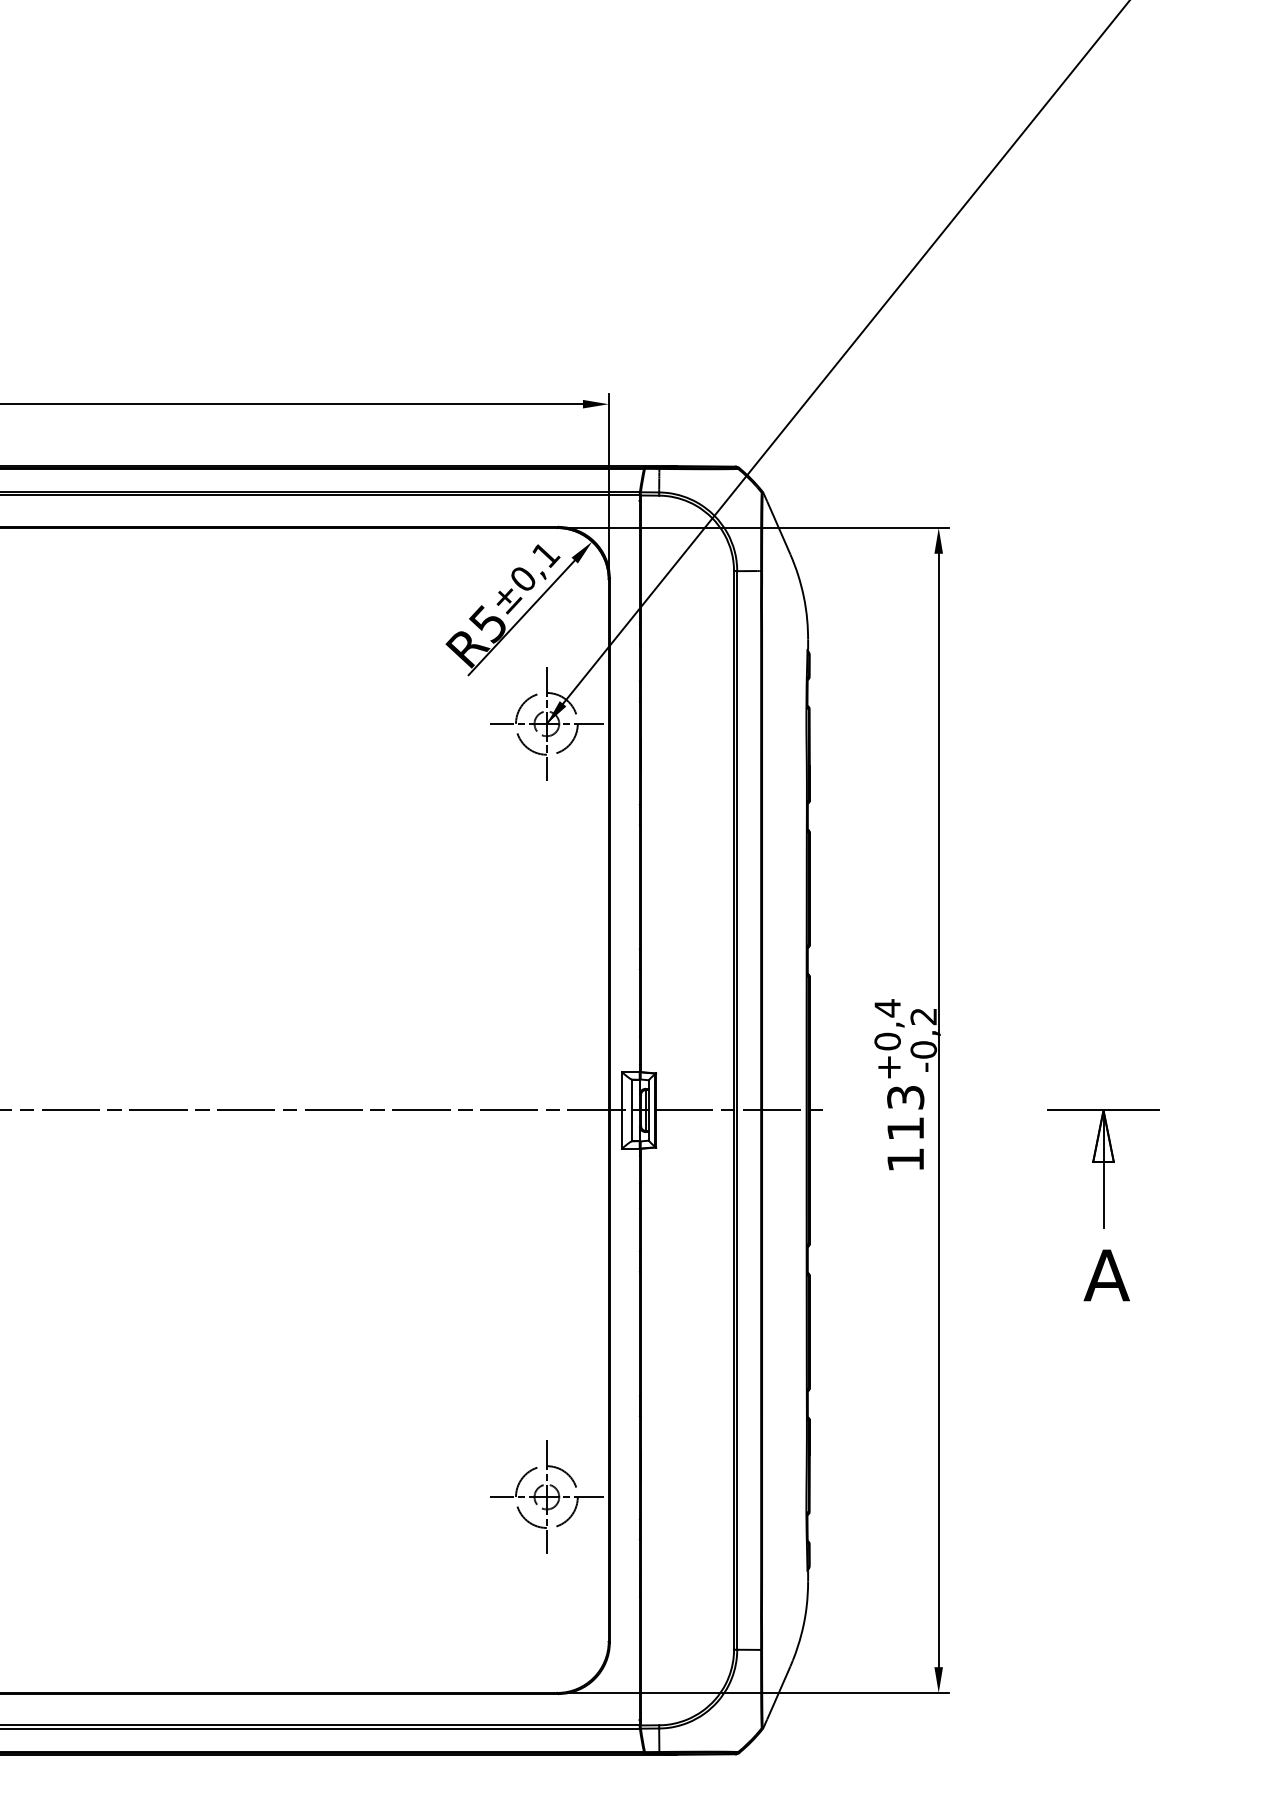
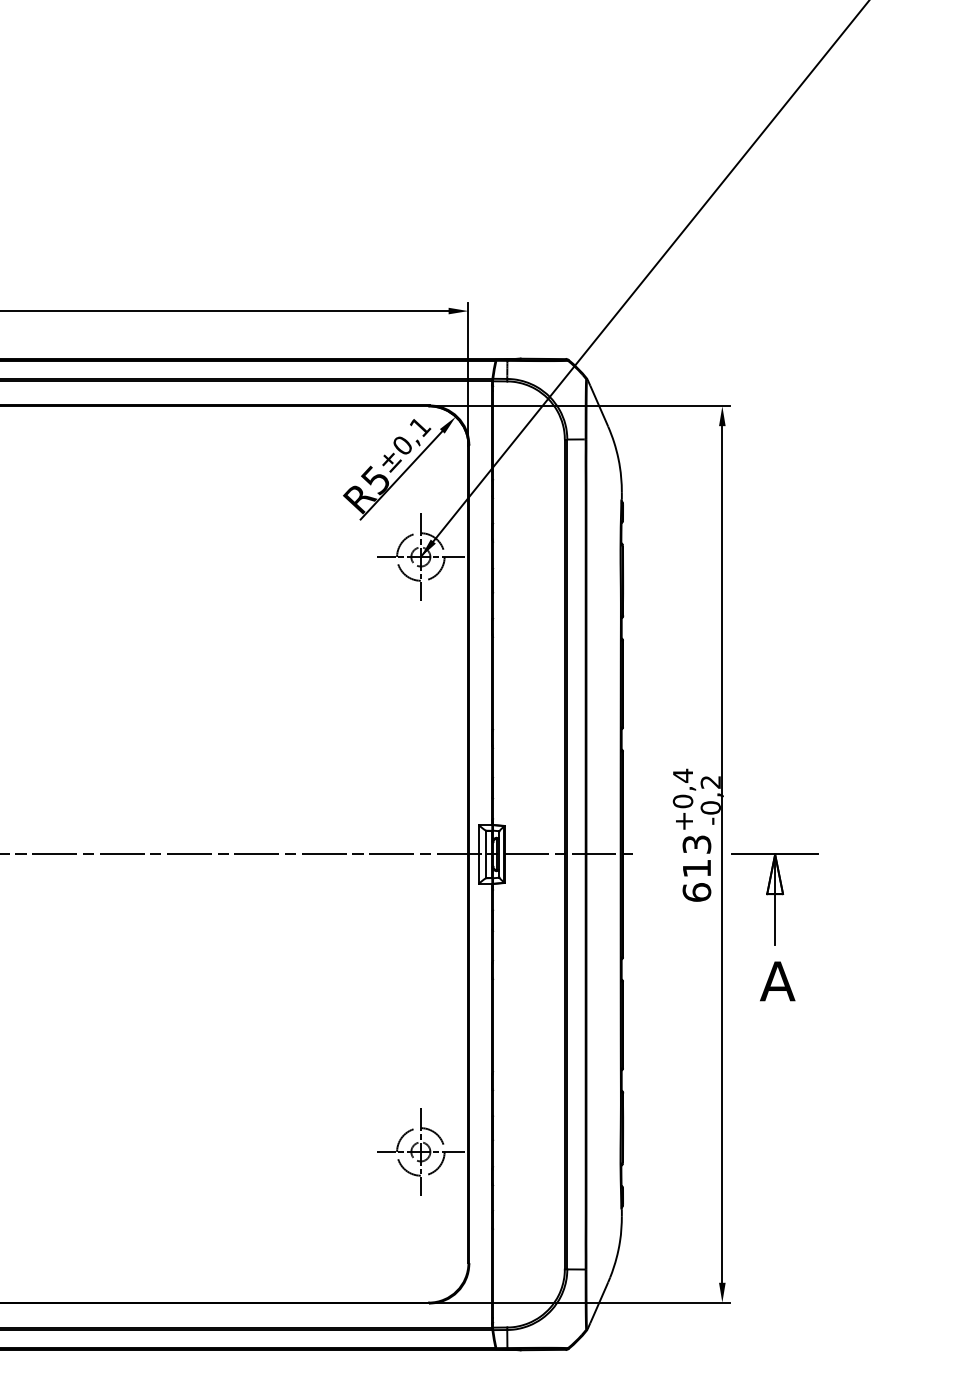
text: (905, 1159) -> (696, 892), 113 -> 613
part: (1102, 1205) -> (774, 927), moved

